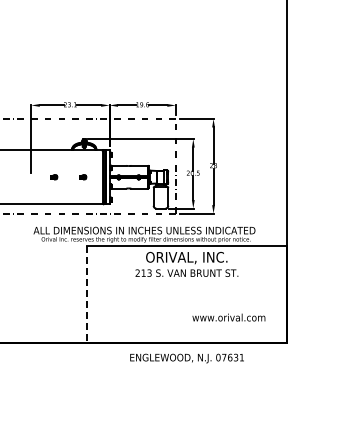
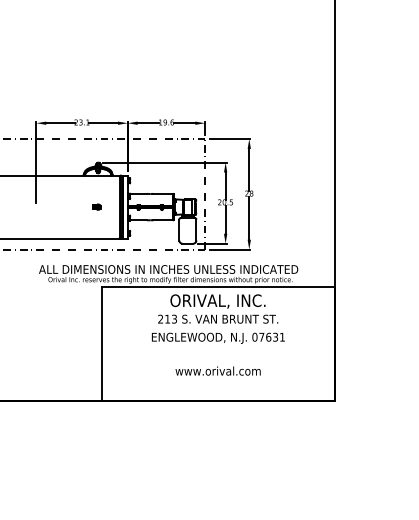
part: (54, 177) -> (63, 207), removed
line: (87, 294) -> (102, 344), dashed -> solid
text: (228, 317) -> (217, 370), moved
text: (186, 358) -> (217, 338), moved

